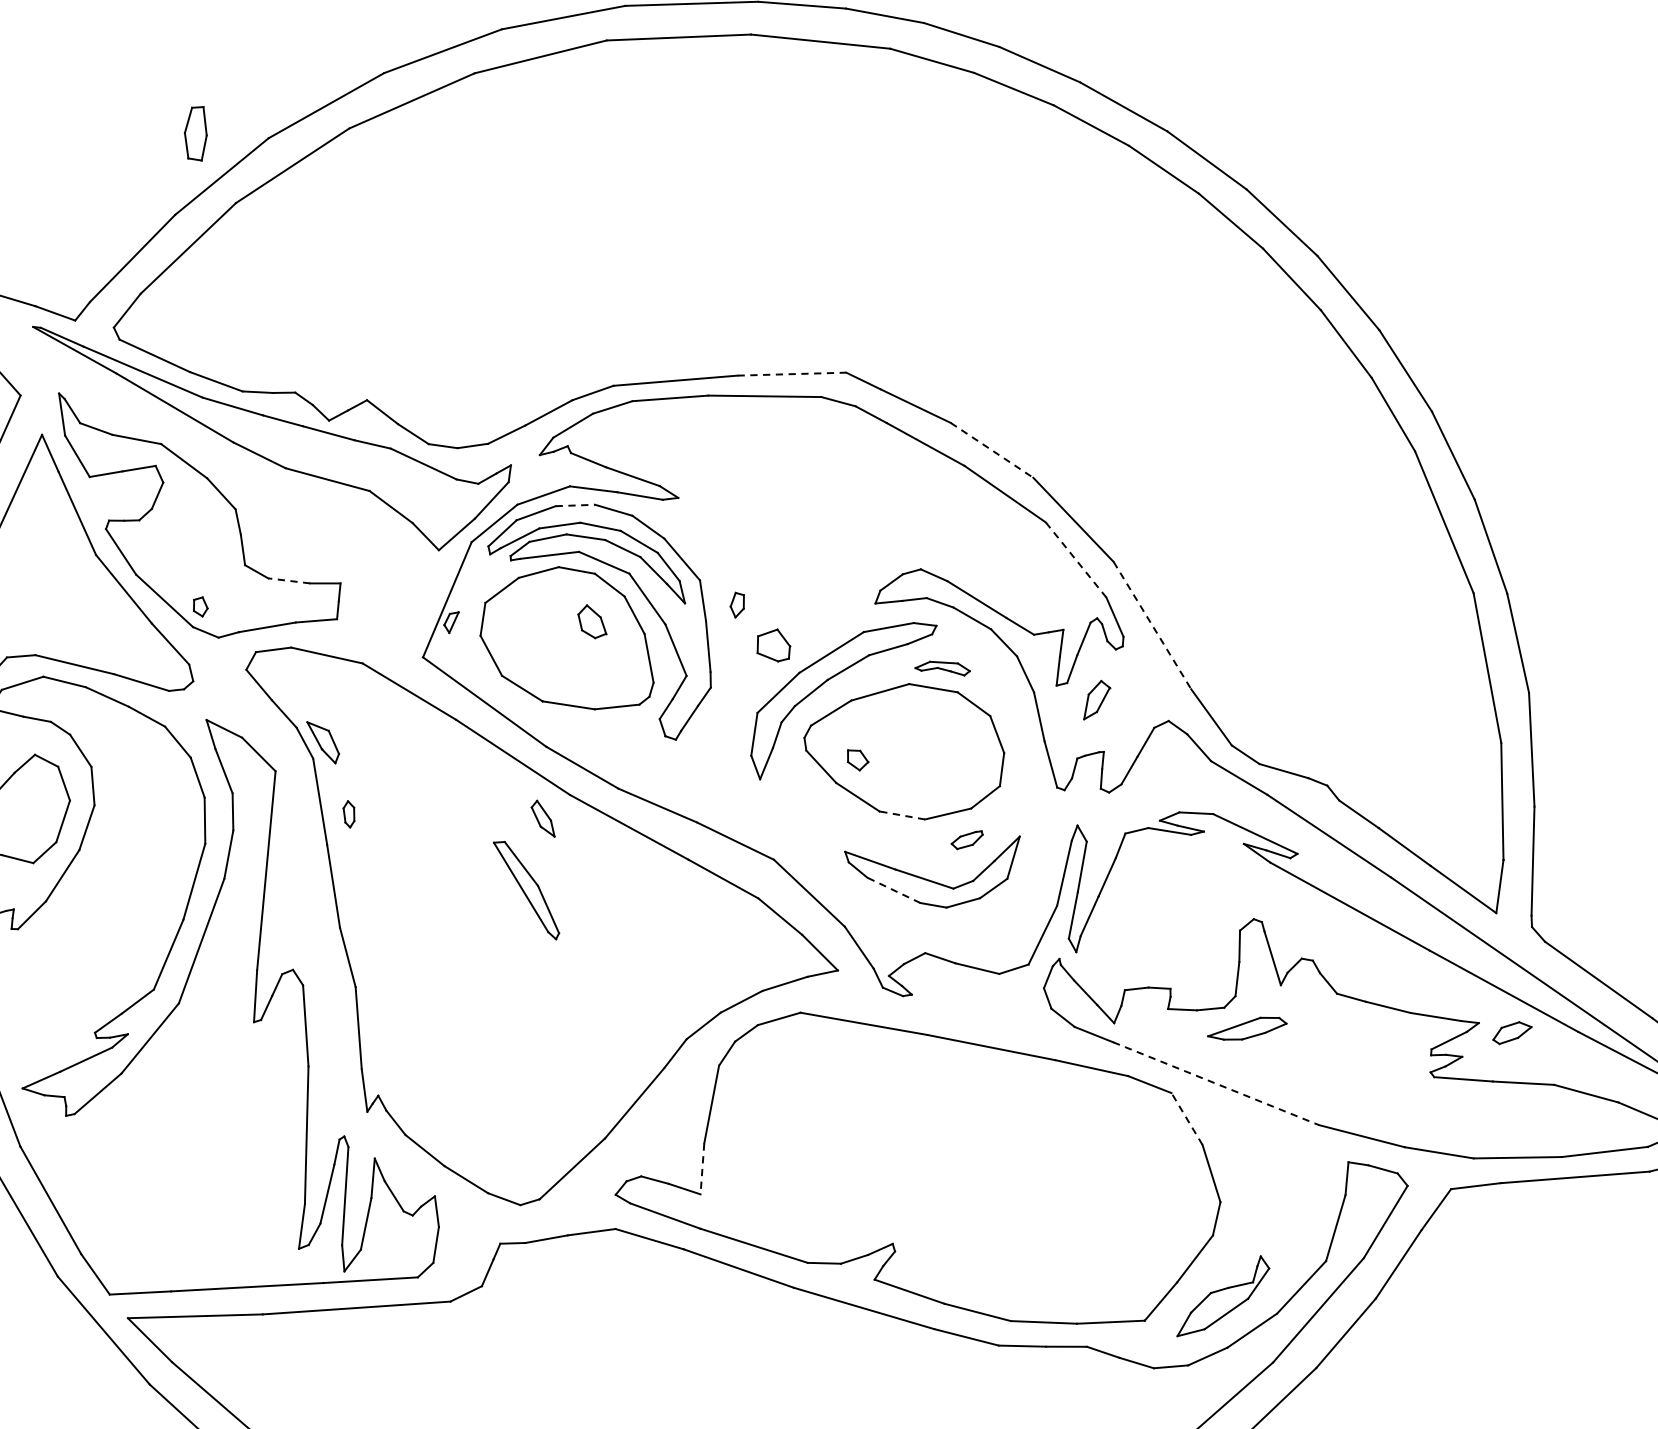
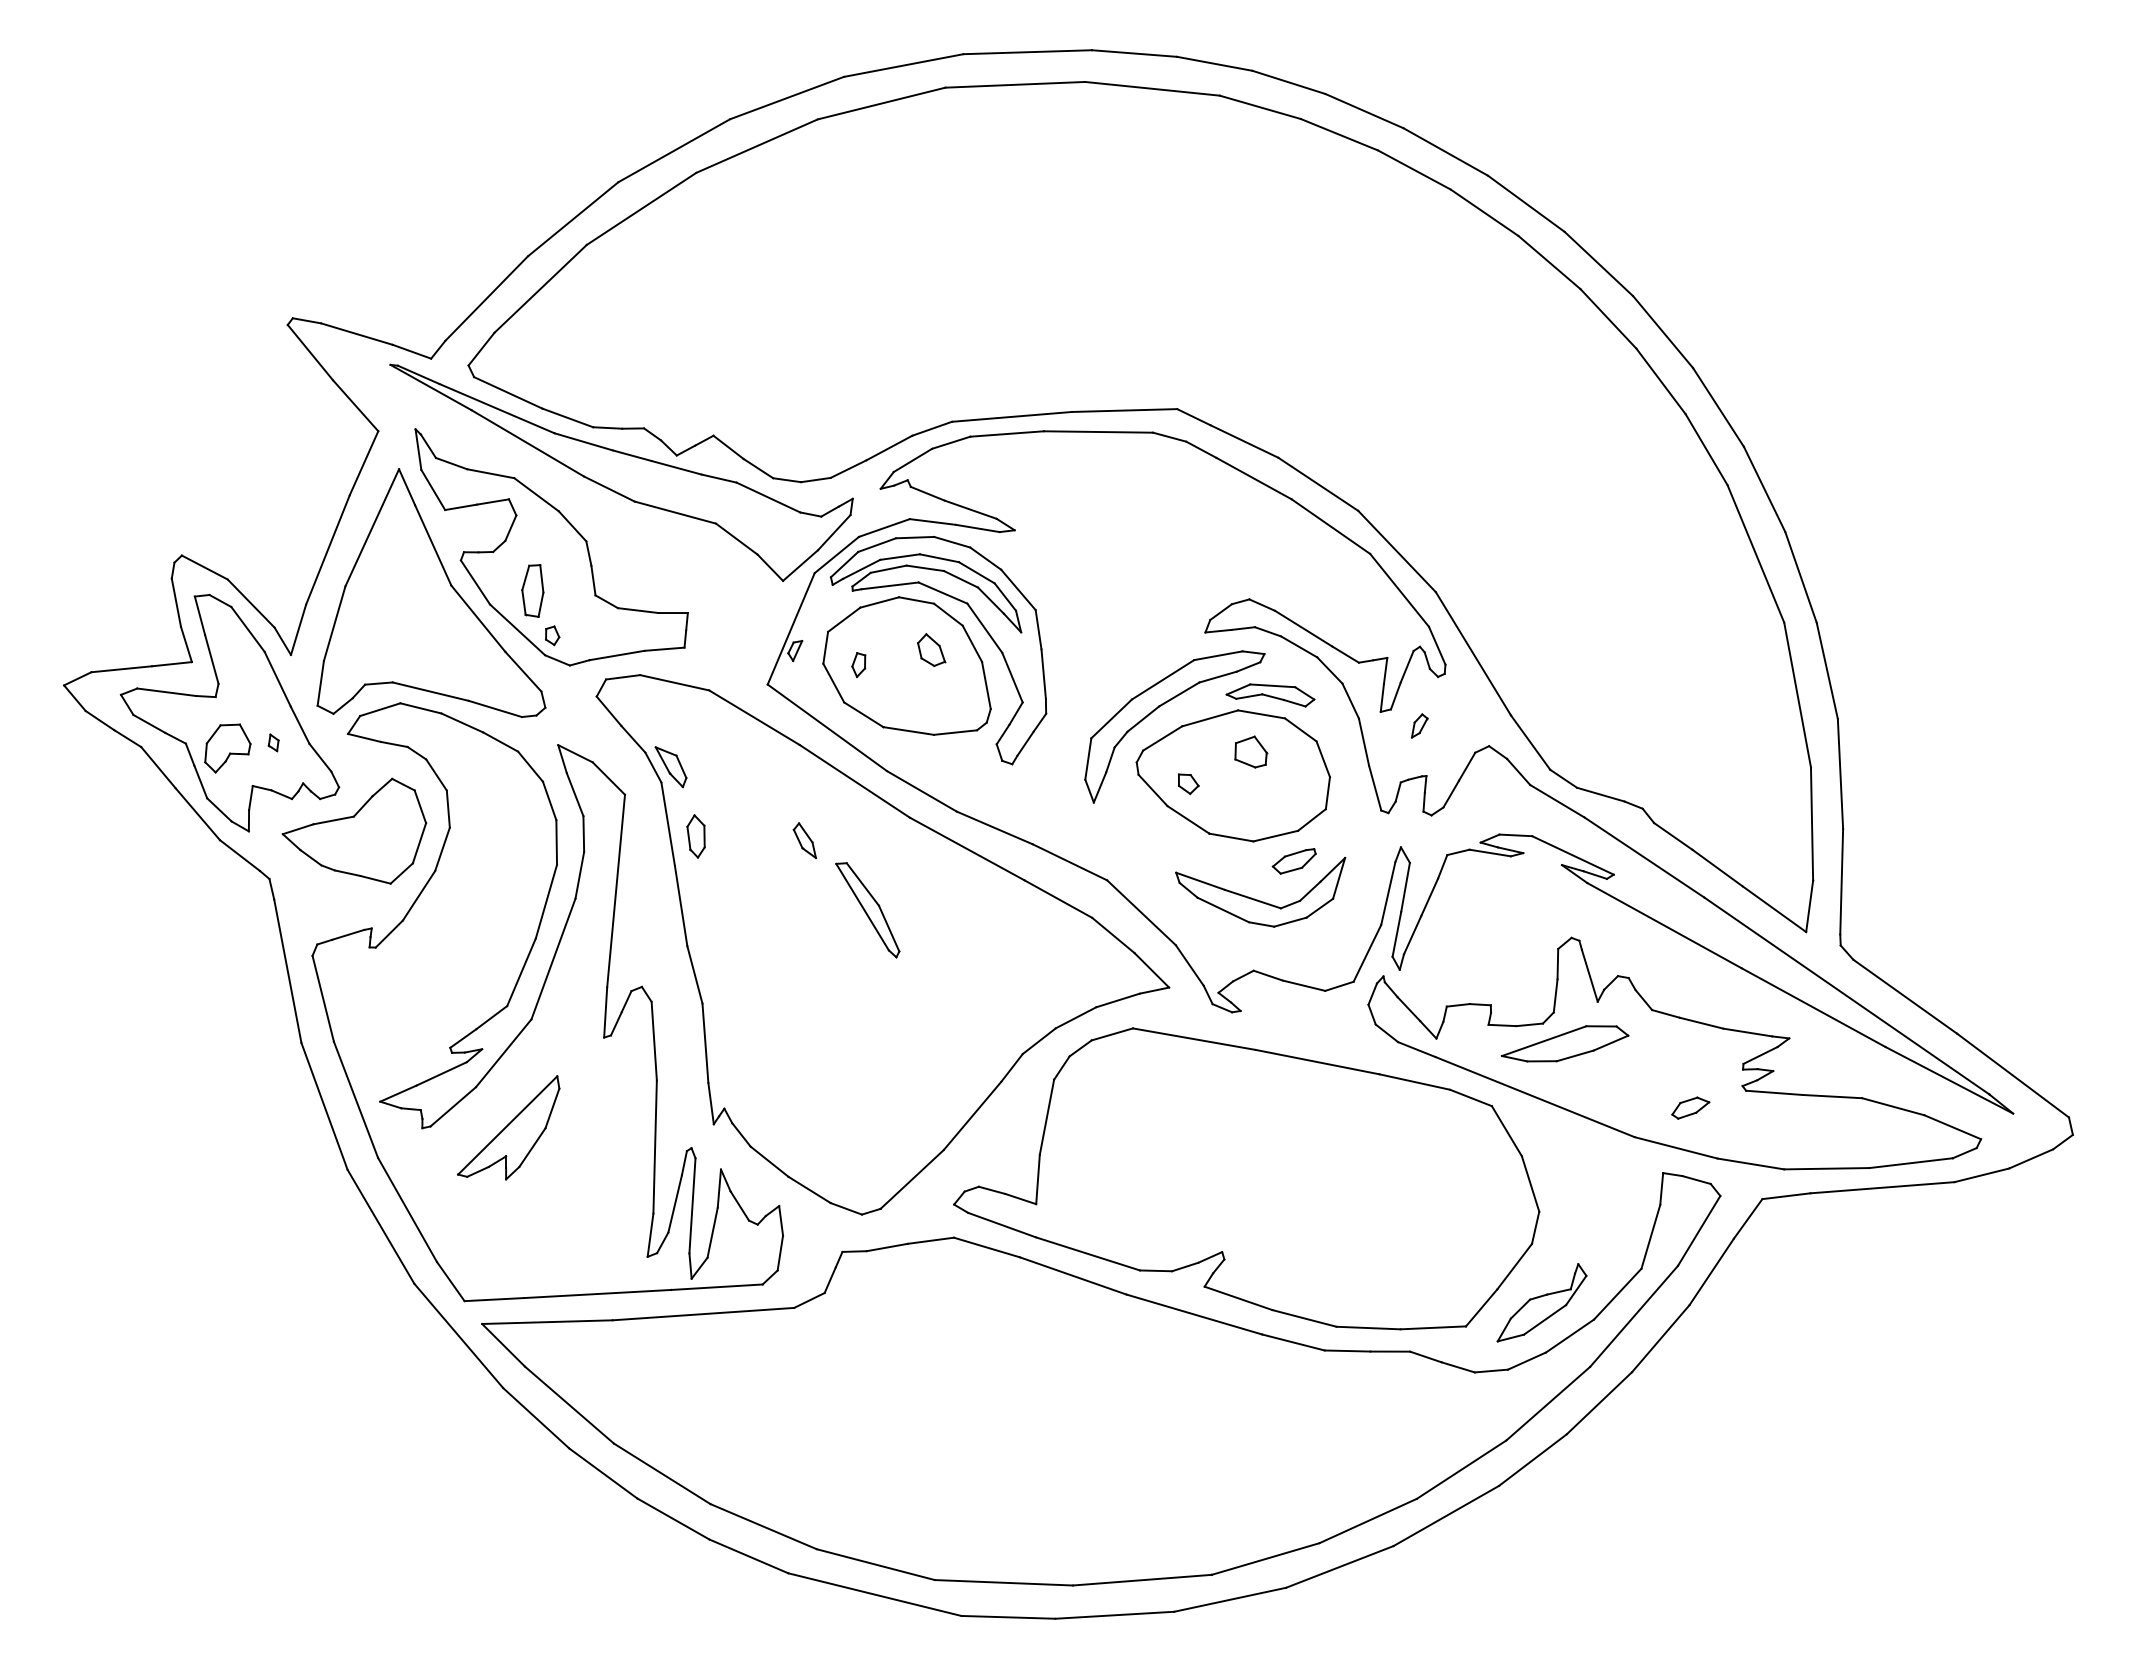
part: (195, 133) -> (532, 590), moved
line: (791, 374) -> (1124, 410), dashed -> solid
line: (992, 450) -> (1318, 484), dashed -> solid
line: (575, 505) -> (915, 537), dashed -> solid
line: (1076, 560) -> (1399, 590), dashed -> solid
line: (288, 580) -> (637, 610), dashed -> solid
part: (737, 604) -> (858, 664), moved
line: (1152, 626) -> (1473, 654), dashed -> solid
part: (774, 644) -> (1251, 751), moved
part: (942, 668) -> (1270, 695), size x1.67
part: (1096, 699) -> (1419, 725), size x0.62
part: (348, 814) -> (695, 836), size x1.67
line: (901, 815) -> (1230, 837), dashed -> solid
part: (542, 818) -> (804, 840), moved
part: (966, 840) -> (1293, 861), size x1.43
line: (893, 889) -> (1222, 909), dashed -> solid
part: (1247, 1028) -> (1565, 1043), size x1.67
part: (1512, 1032) -> (1690, 1107), moved
line: (1216, 1084) -> (1535, 1097), dashed -> solid
part: (155, 1115) -> (508, 1127), added
line: (1186, 1118) -> (1506, 1130), dashed -> solid
line: (702, 1168) -> (1038, 1179), dashed -> solid

